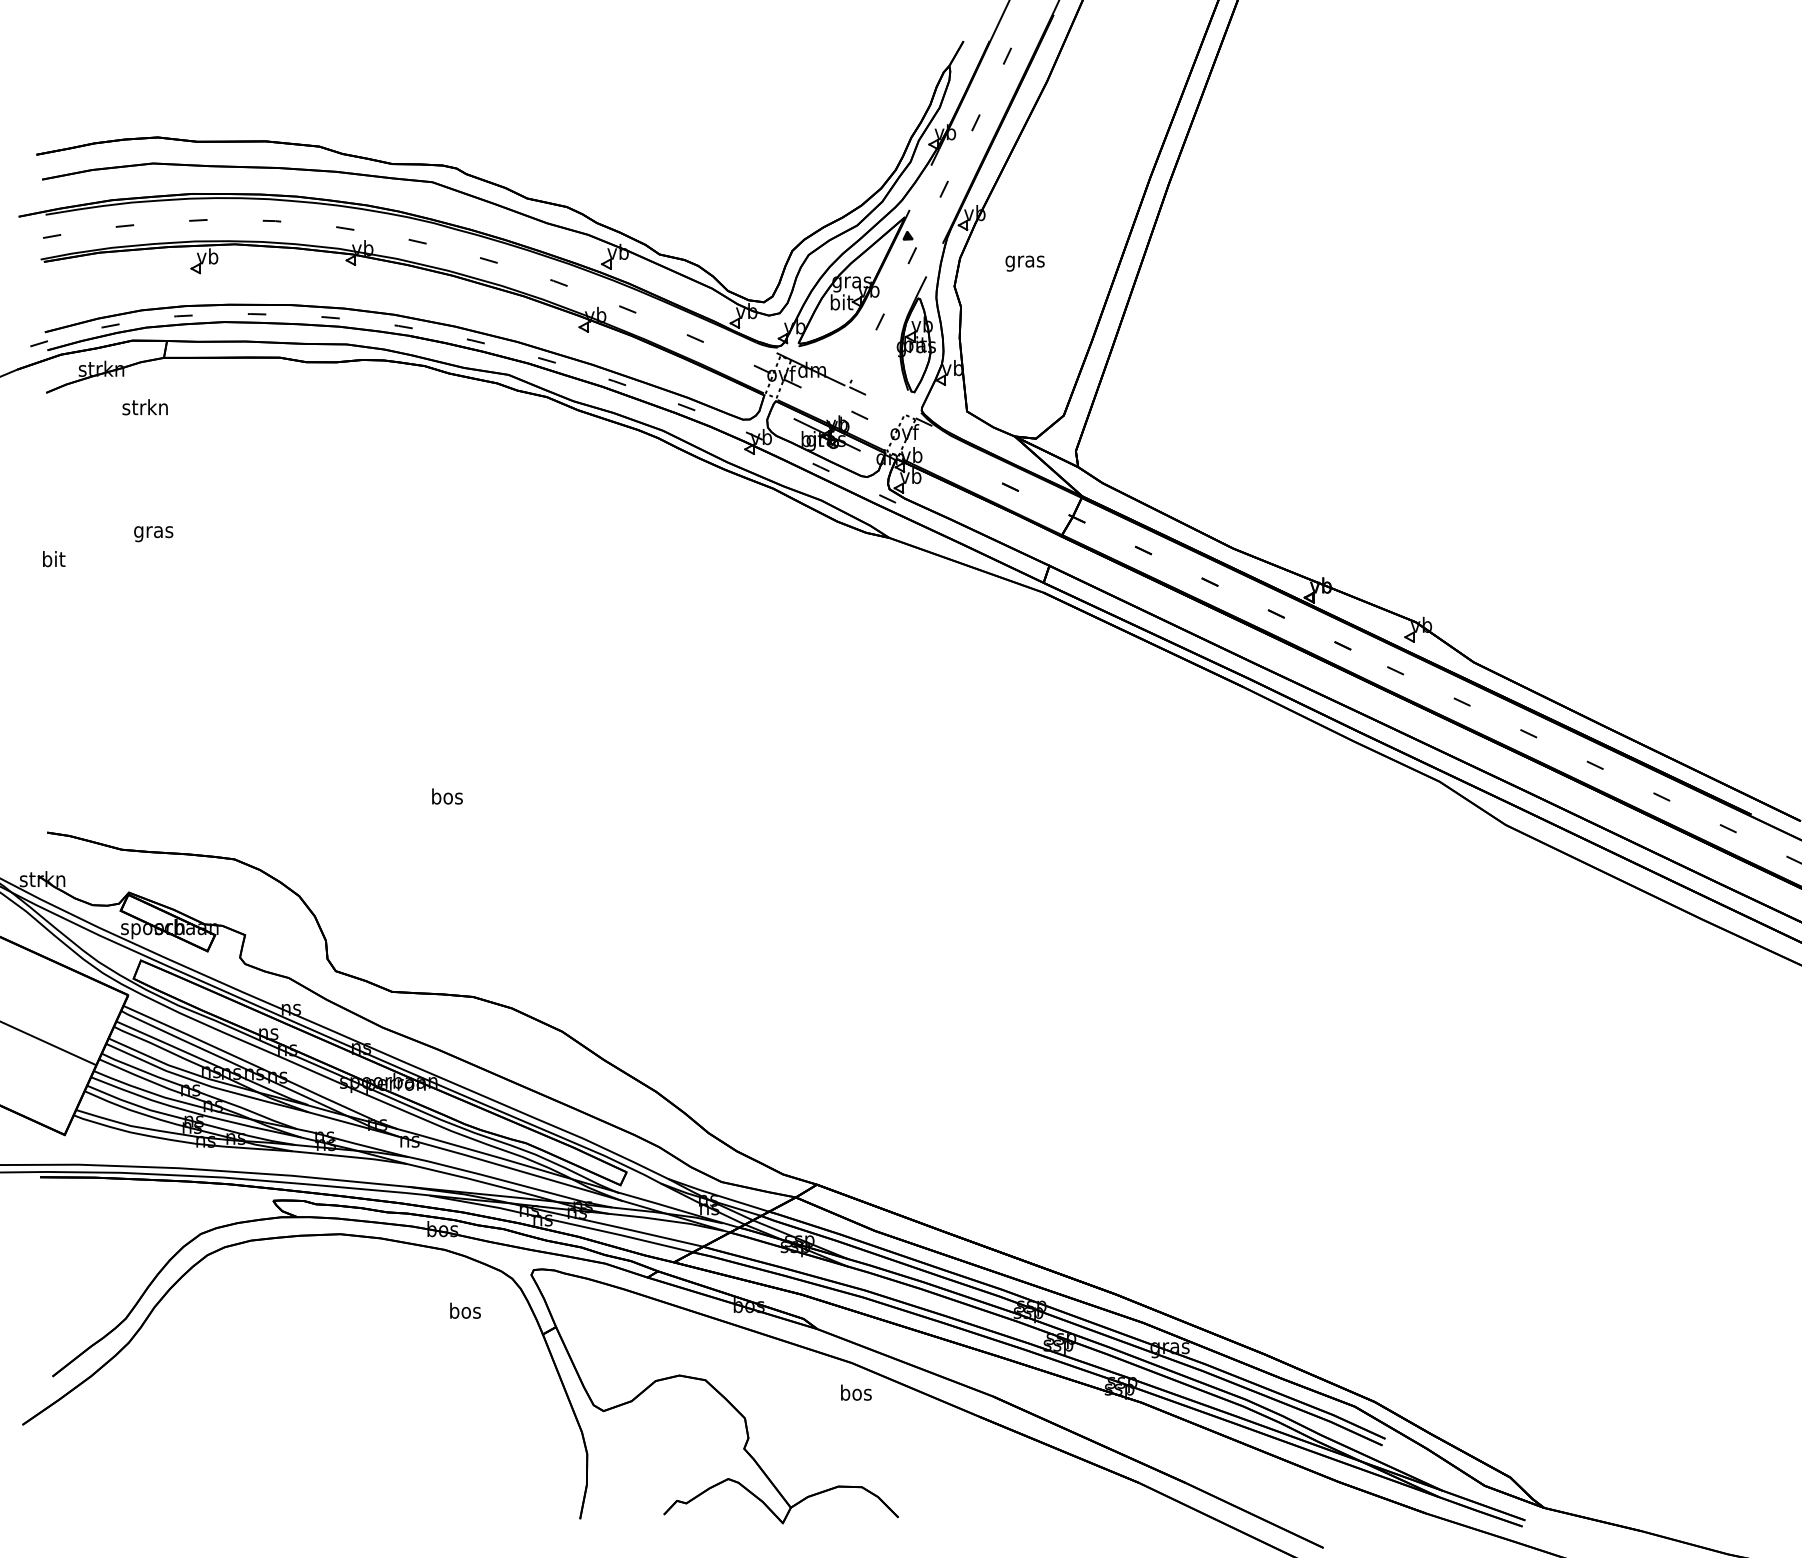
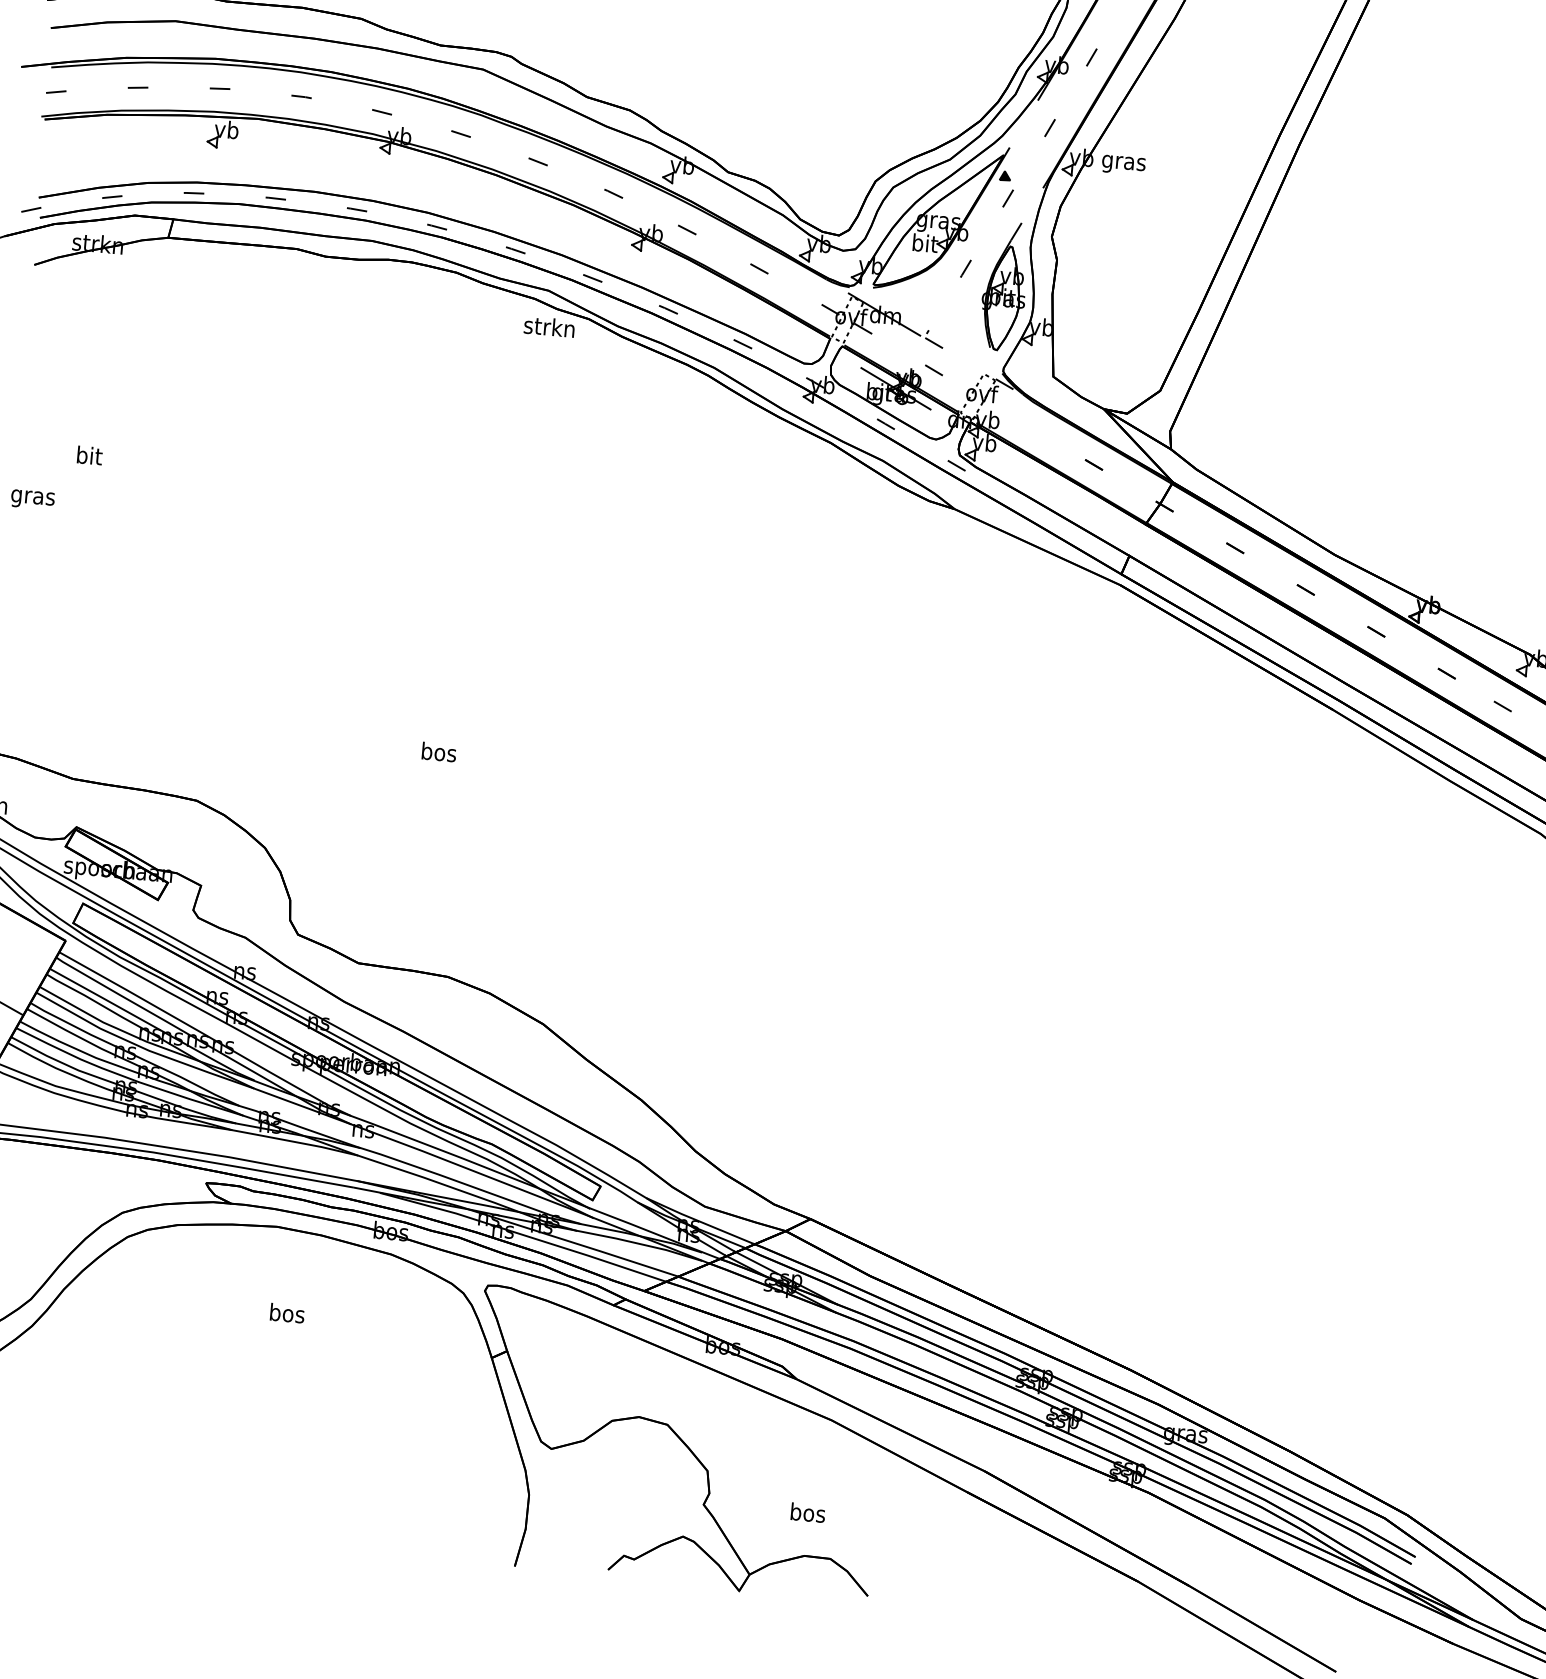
text: (1024, 263) -> (1123, 164), moved
text: (144, 407) -> (548, 327), moved
text: (153, 534) -> (32, 500), moved
text: (54, 559) -> (90, 456), moved
text: (465, 1310) -> (287, 1312), moved
text: (856, 1392) -> (808, 1512), moved

